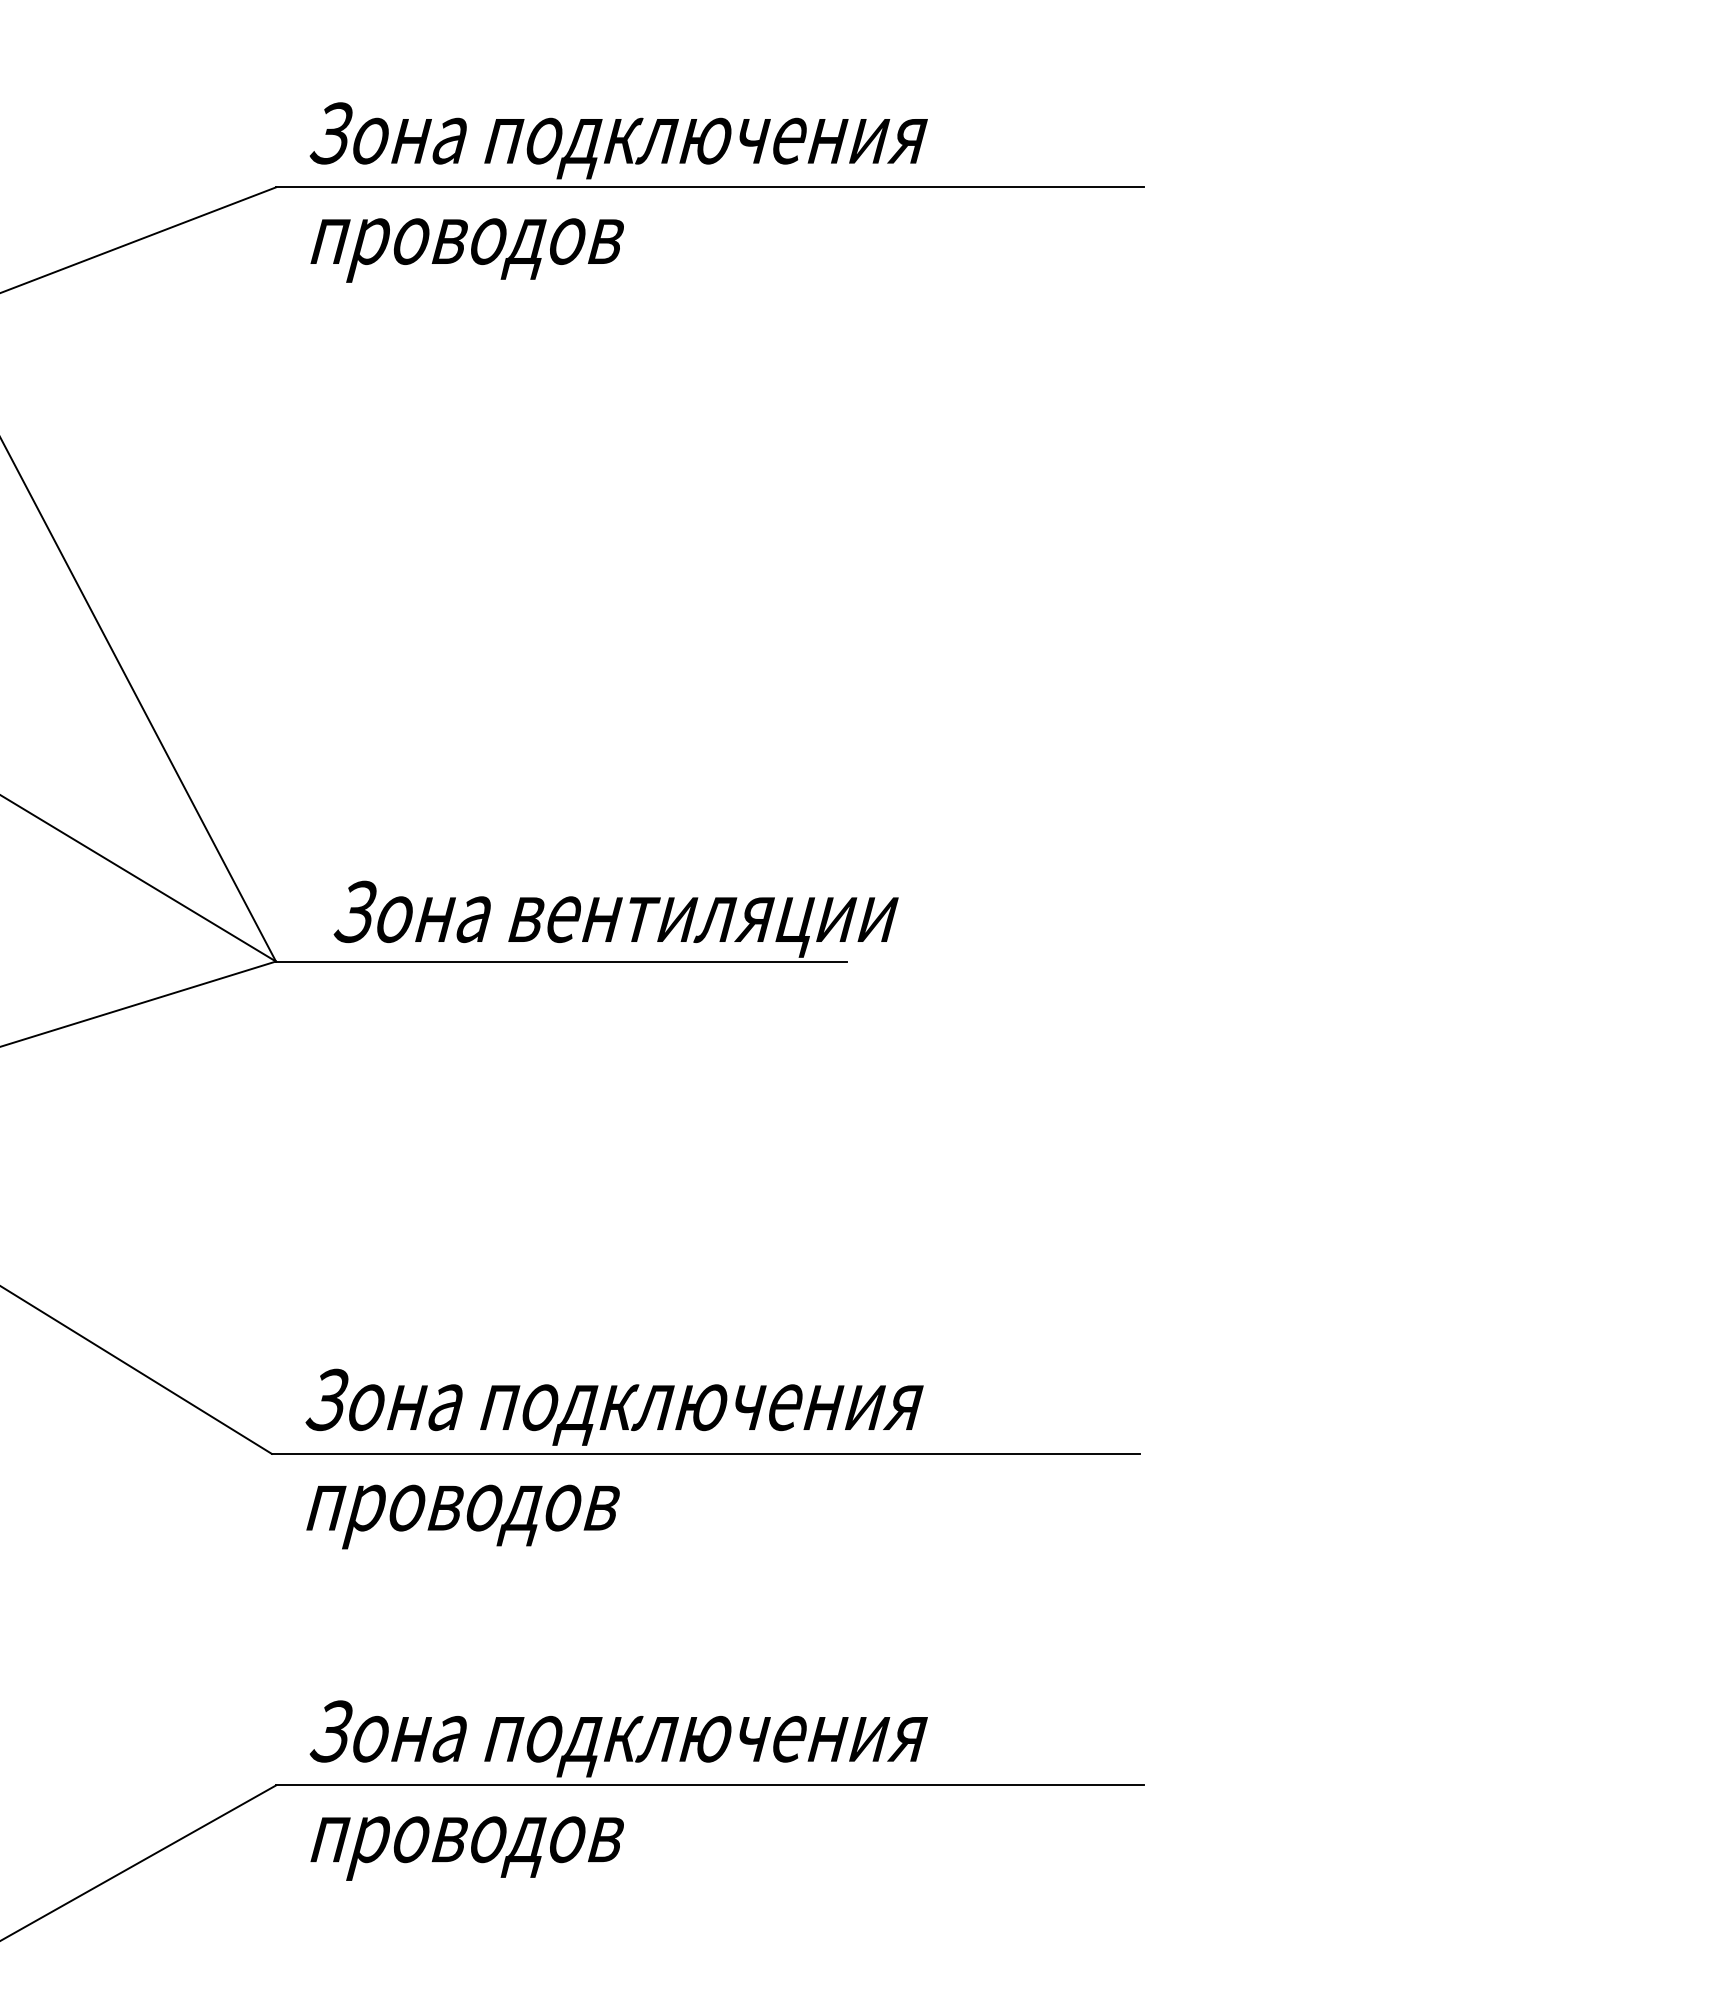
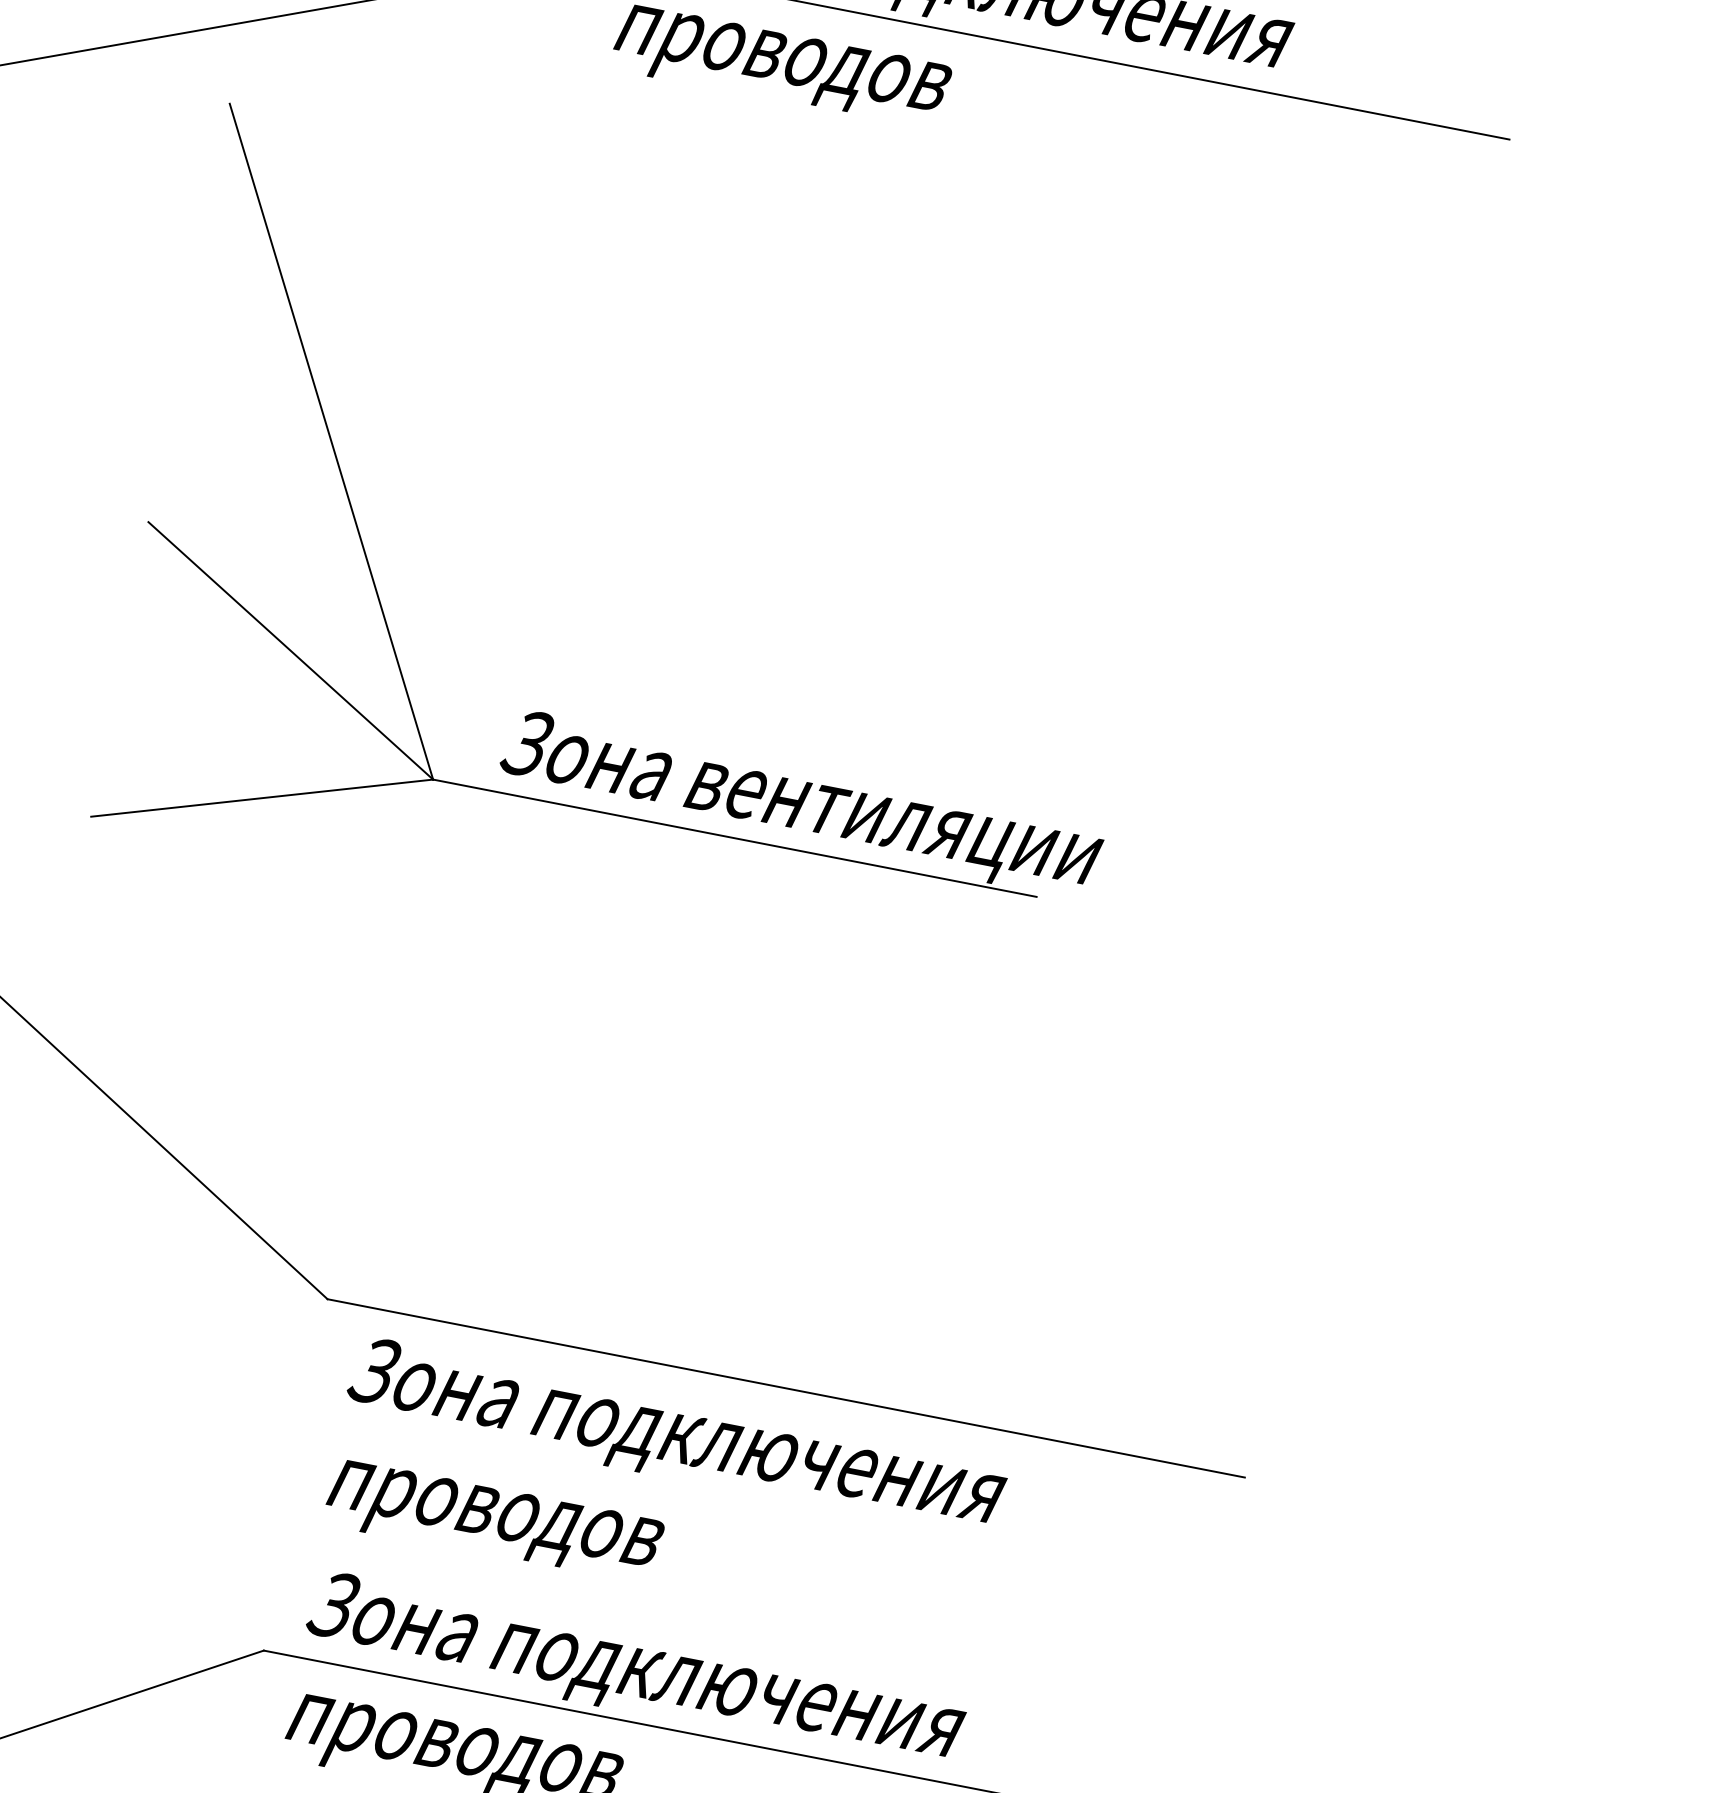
text: (614, 1458) -> (666, 1491), moved

